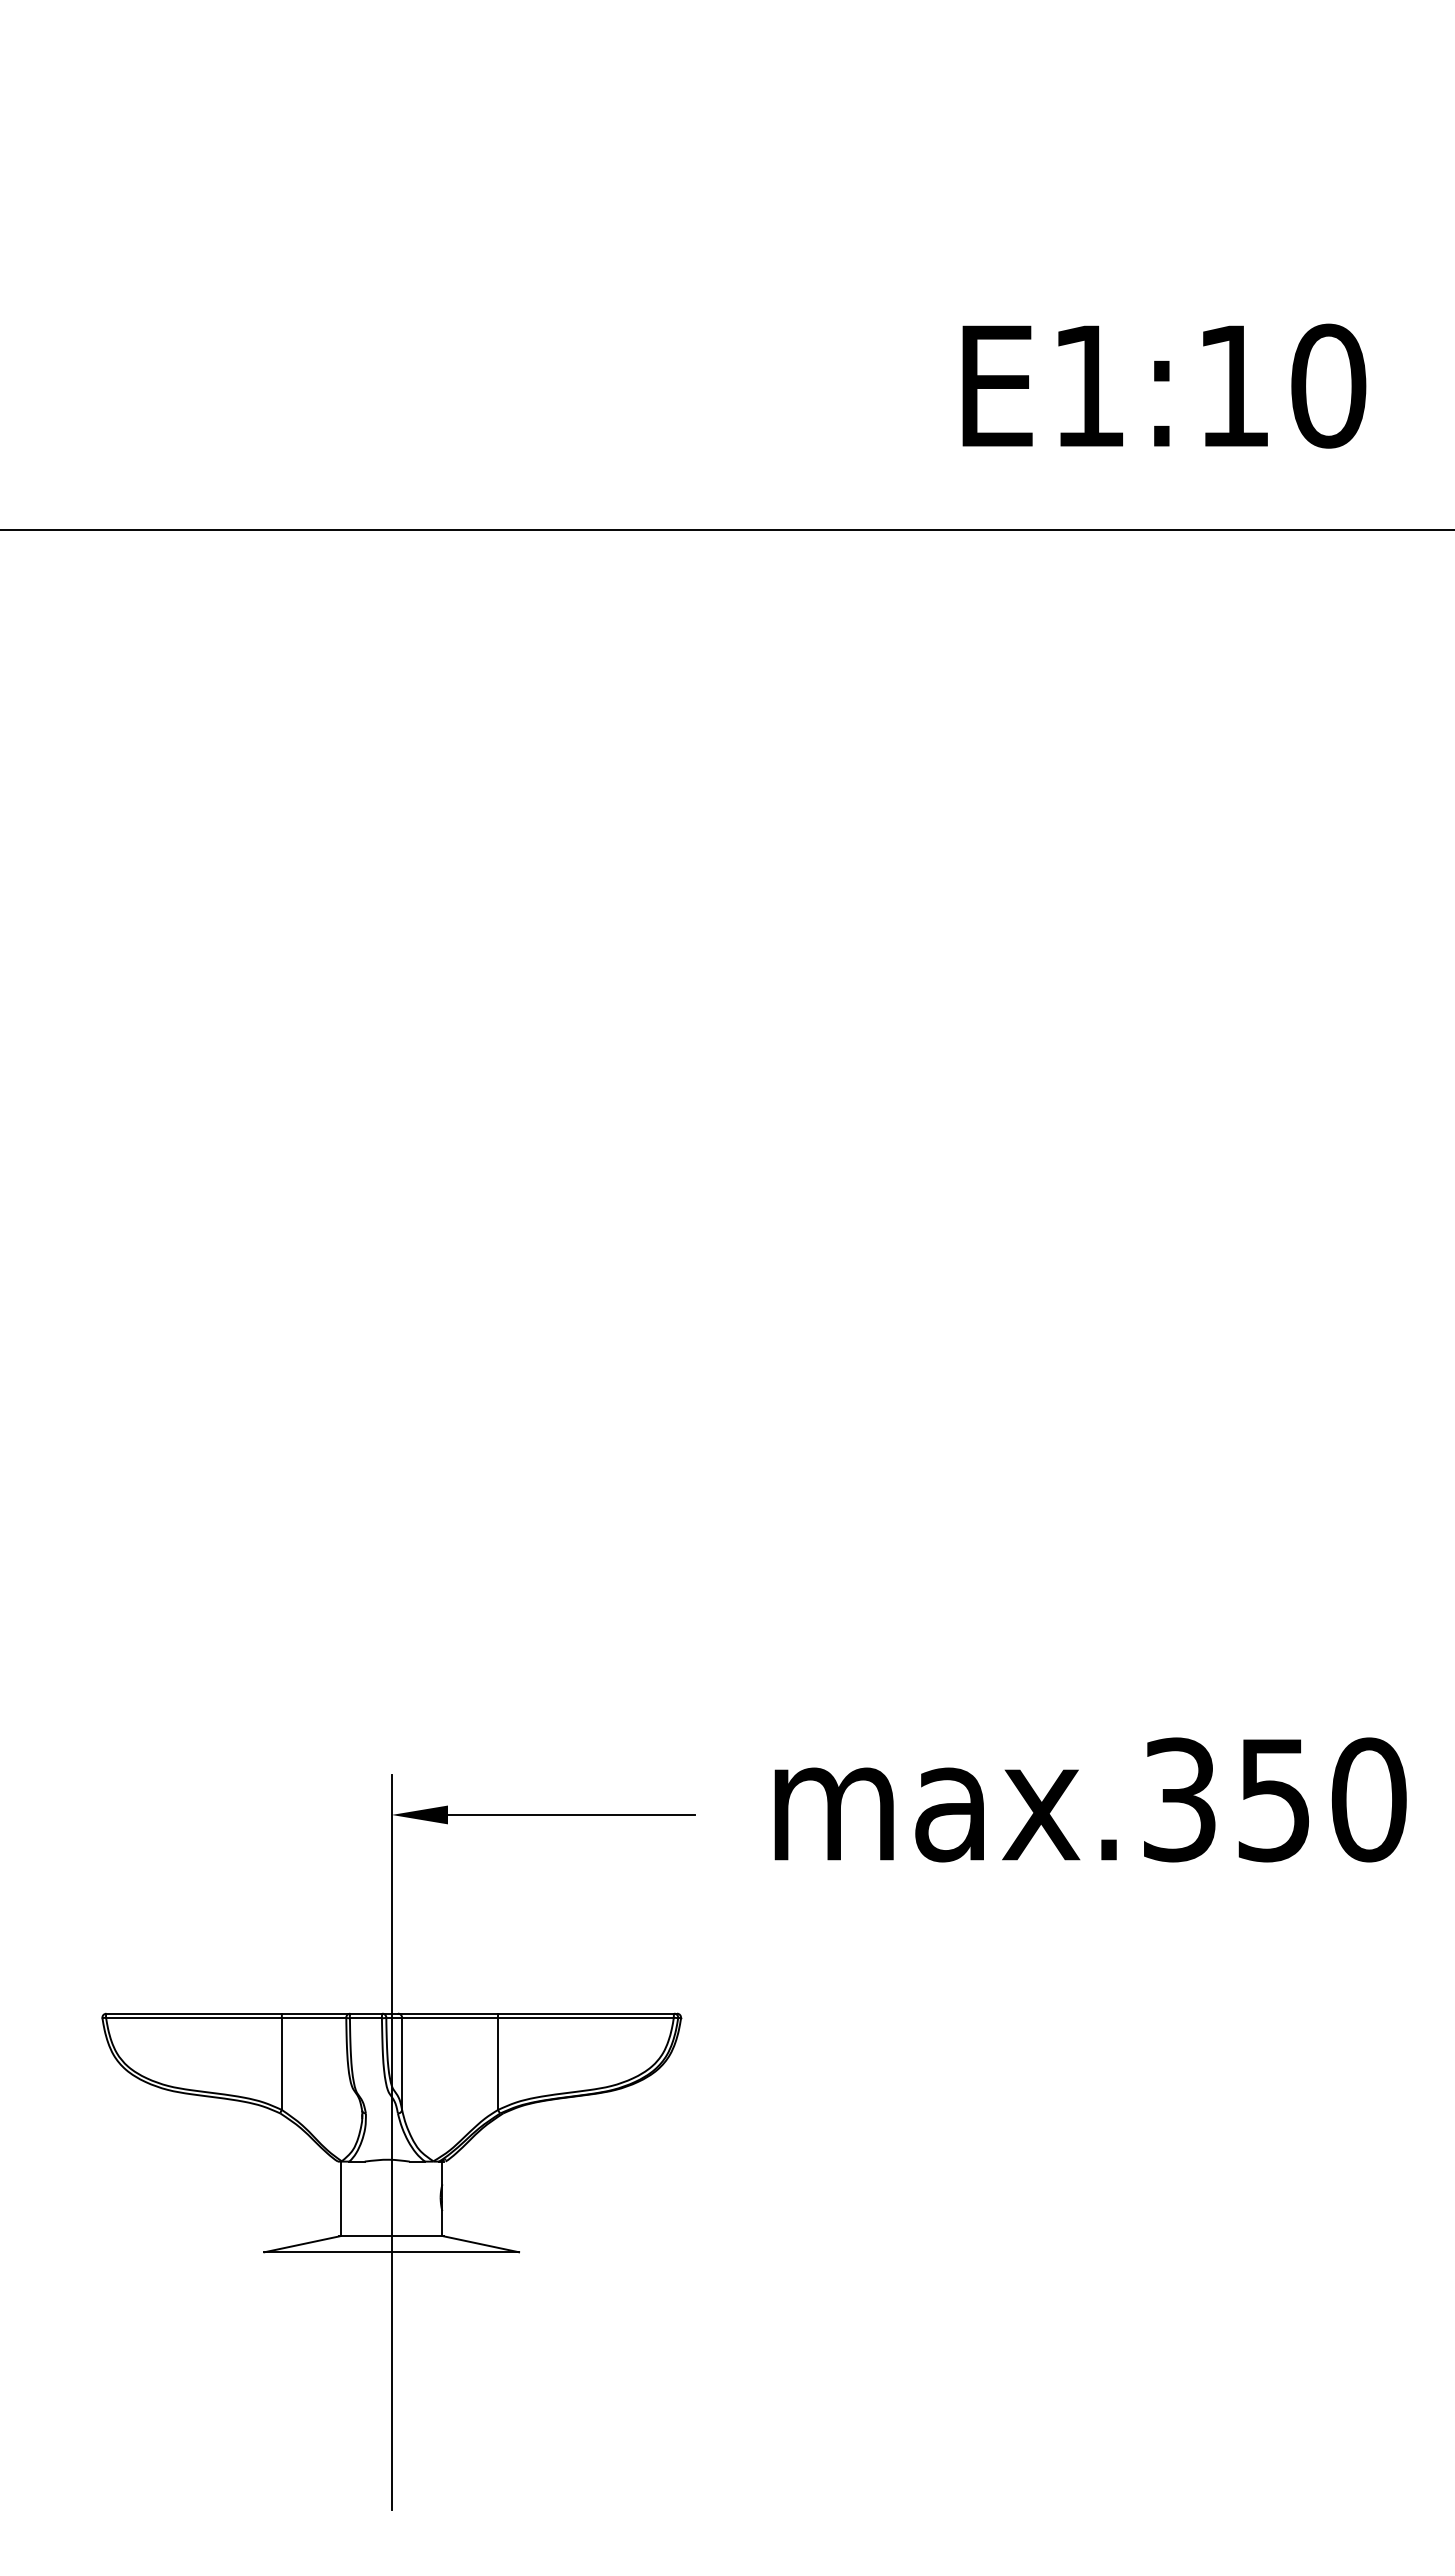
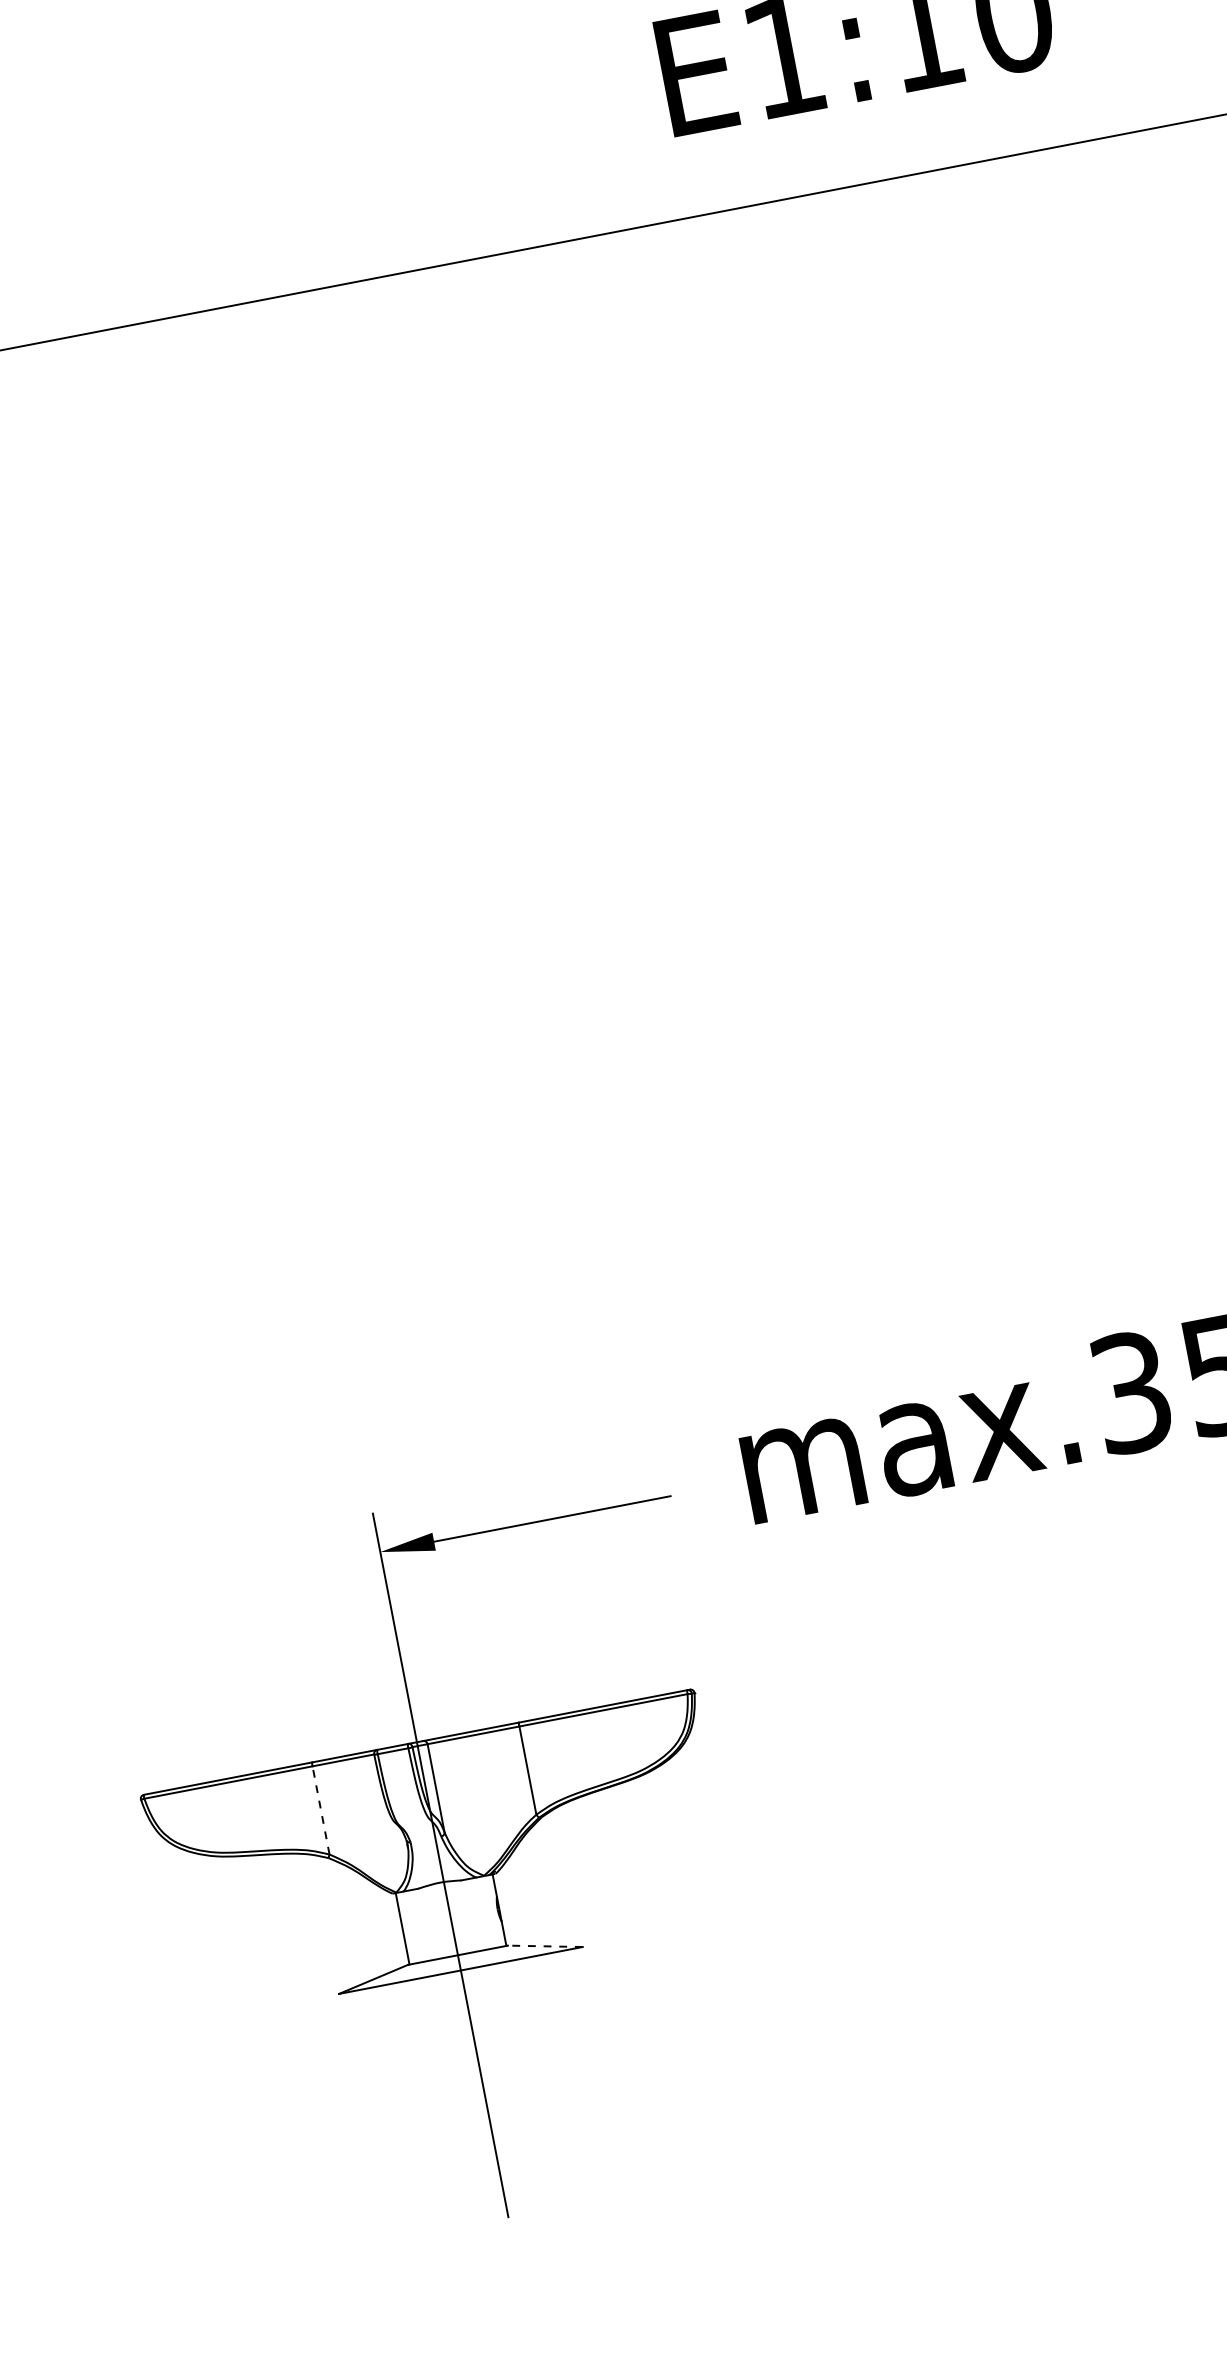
line: (281, 2063) -> (320, 1810), solid -> dashed
line: (481, 2244) -> (545, 1946), solid -> dashed

